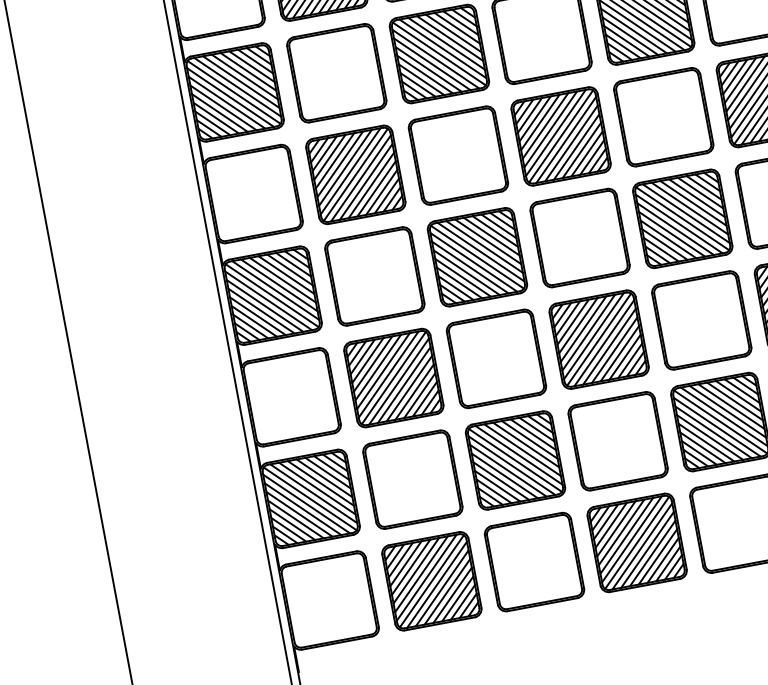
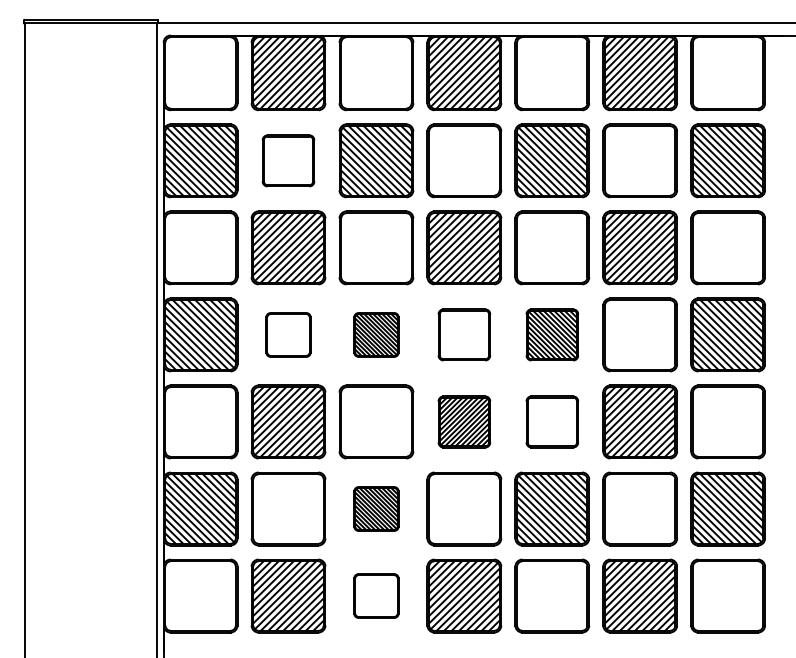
part: (336, 72) -> (288, 160), size x0.7
part: (682, 218) -> (552, 334), size x0.7
part: (580, 237) -> (464, 334), size x0.7
part: (477, 256) -> (376, 334), size x0.6
part: (374, 275) -> (288, 334), size x0.6
part: (701, 319) -> (552, 421), size x0.7
part: (599, 339) -> (464, 421), size x0.7
part: (515, 459) -> (376, 508), size x0.6
part: (534, 561) -> (376, 595), size x0.6

